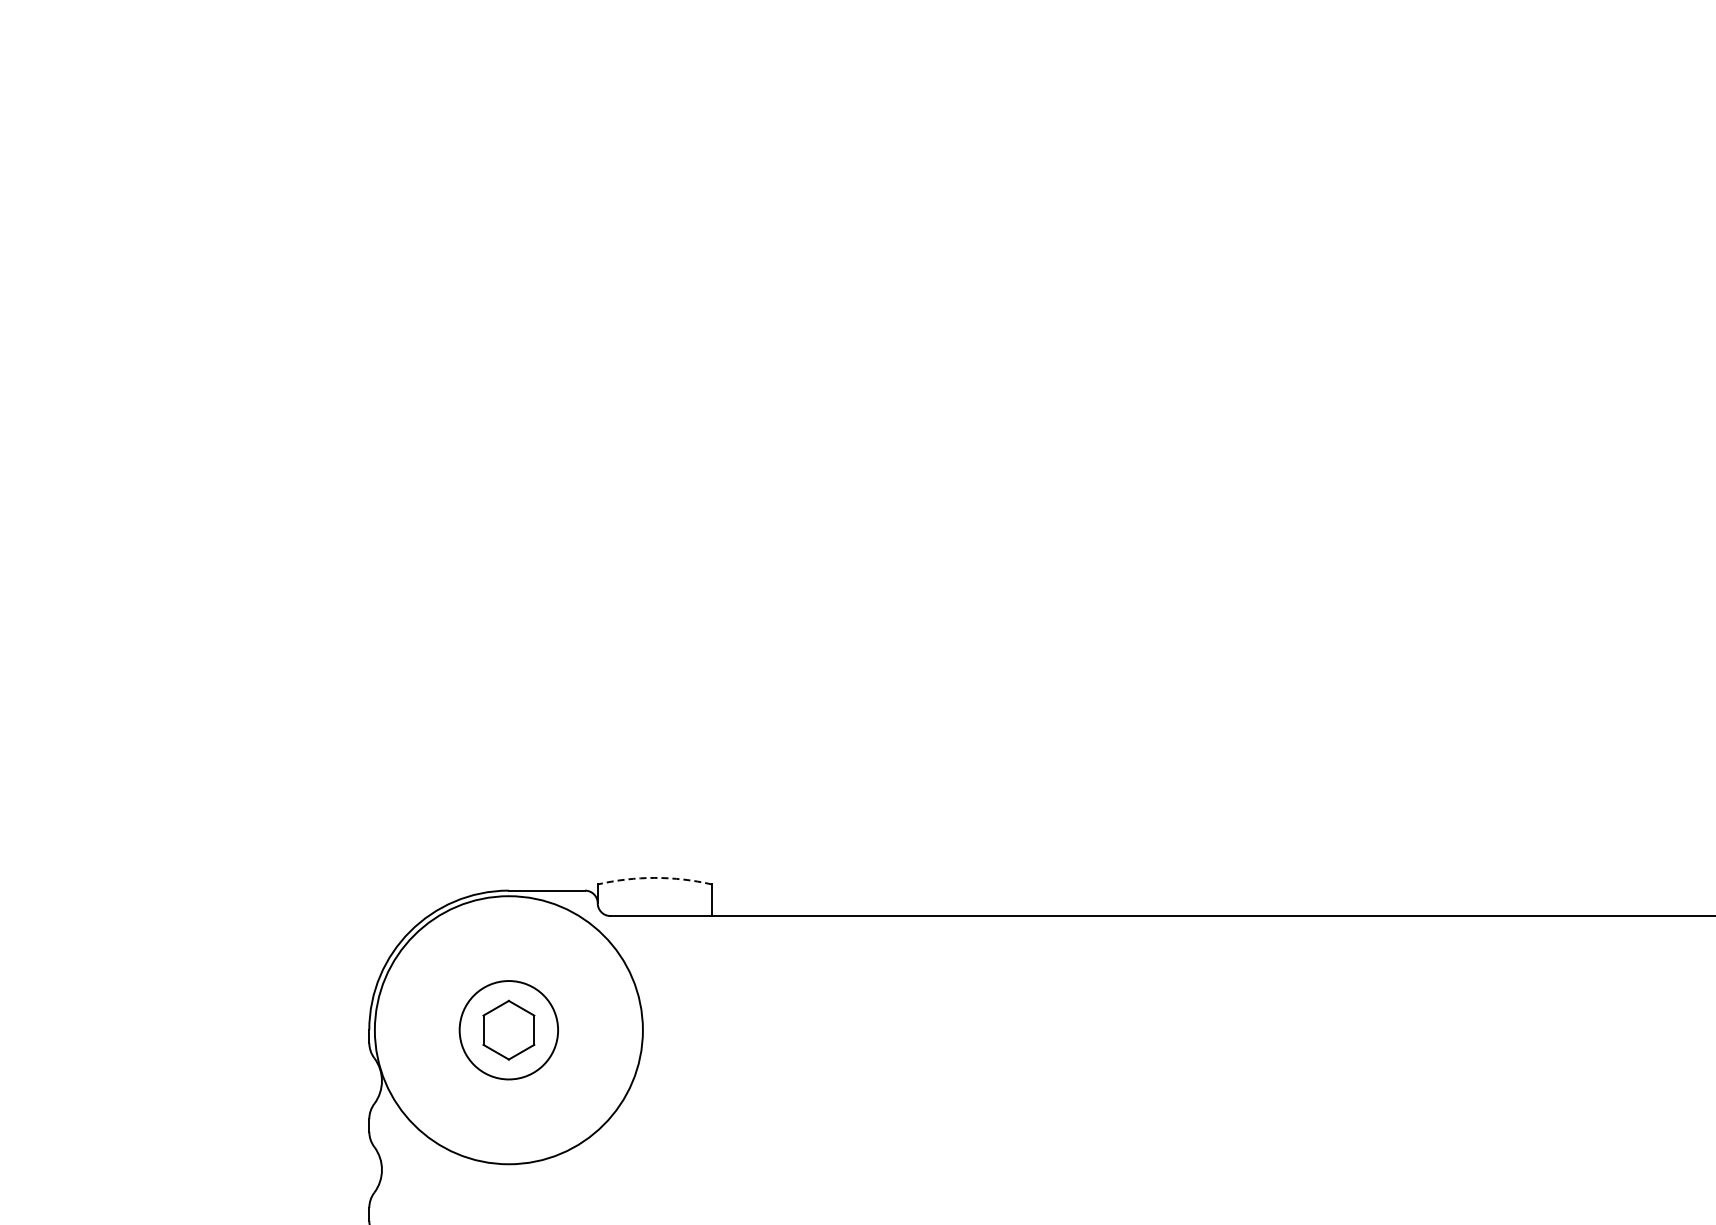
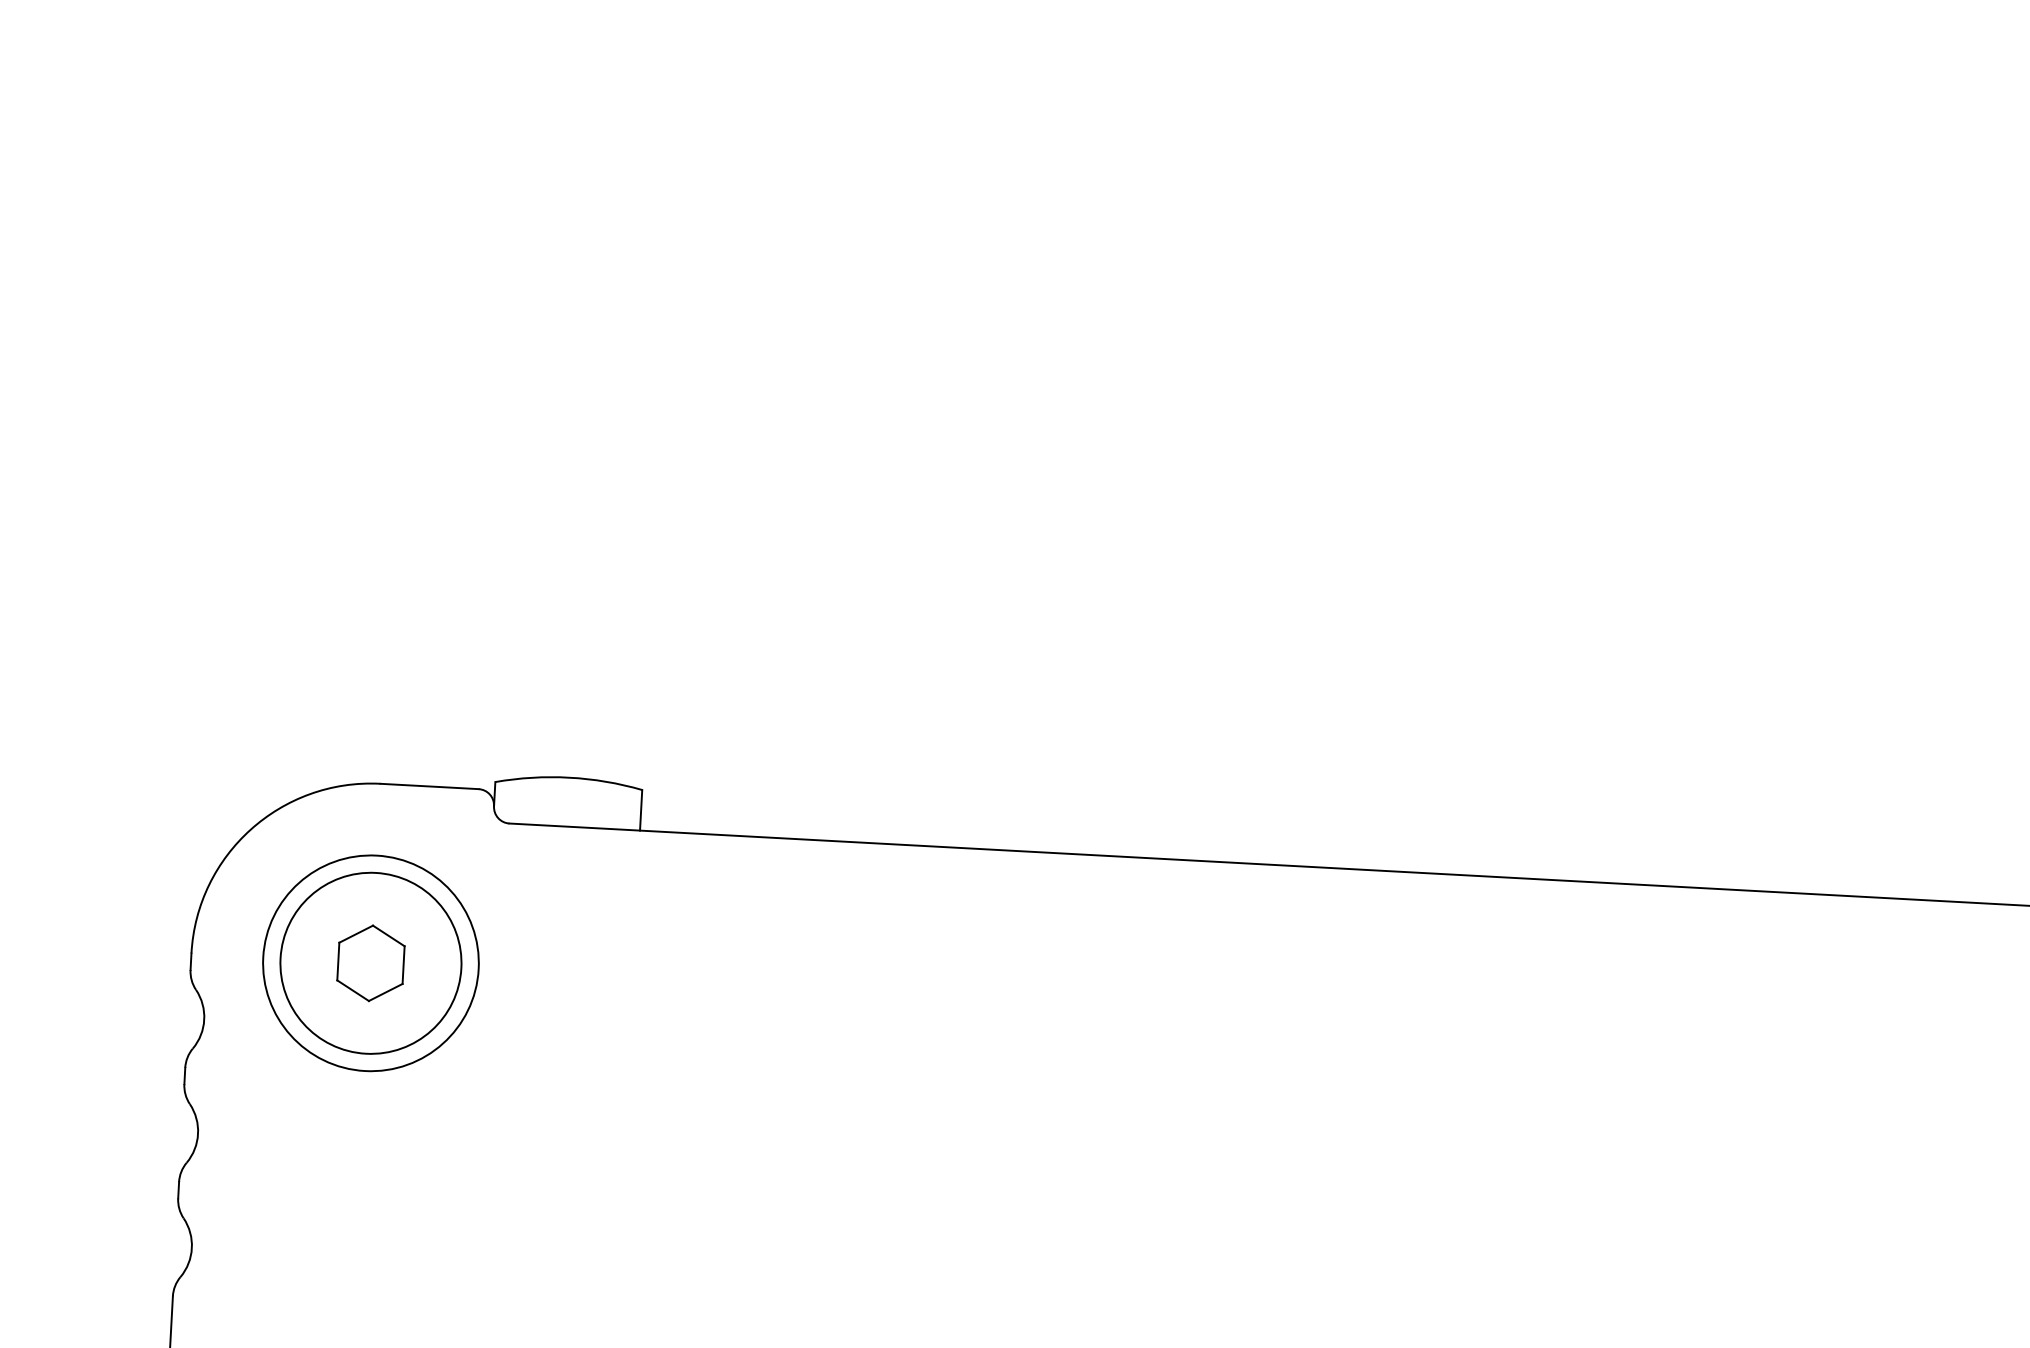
arc: (654, 877) -> (568, 777), dashed -> solid
circle: (508, 1029) -> (370, 962), size x1.43
circle: (508, 1030) -> (370, 963), size x0.62

